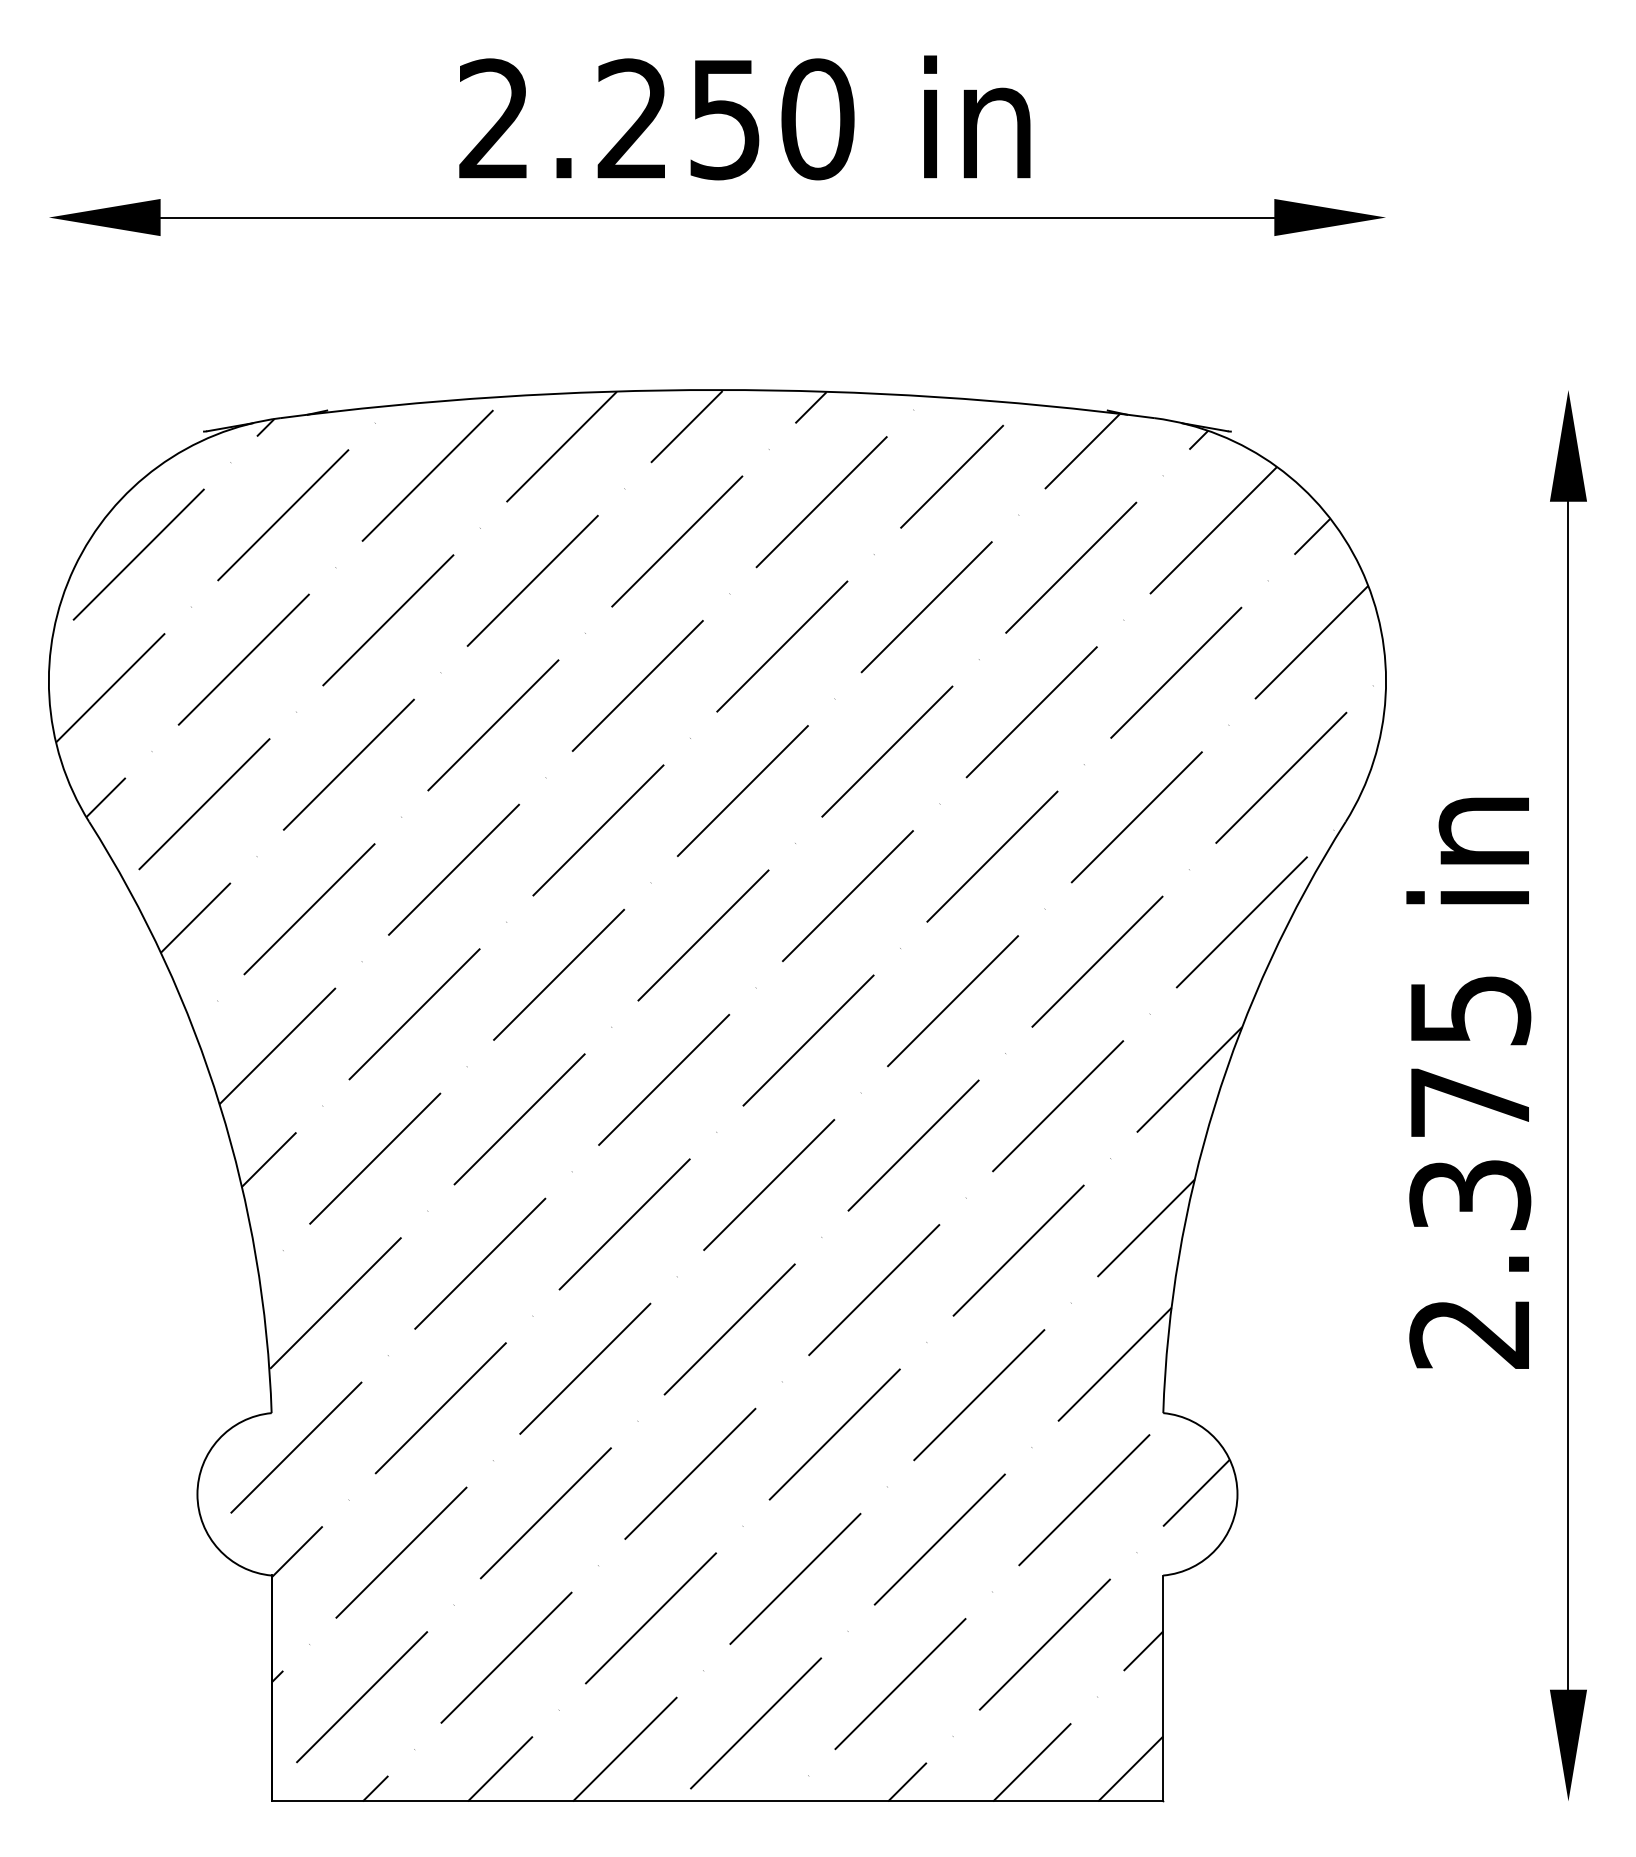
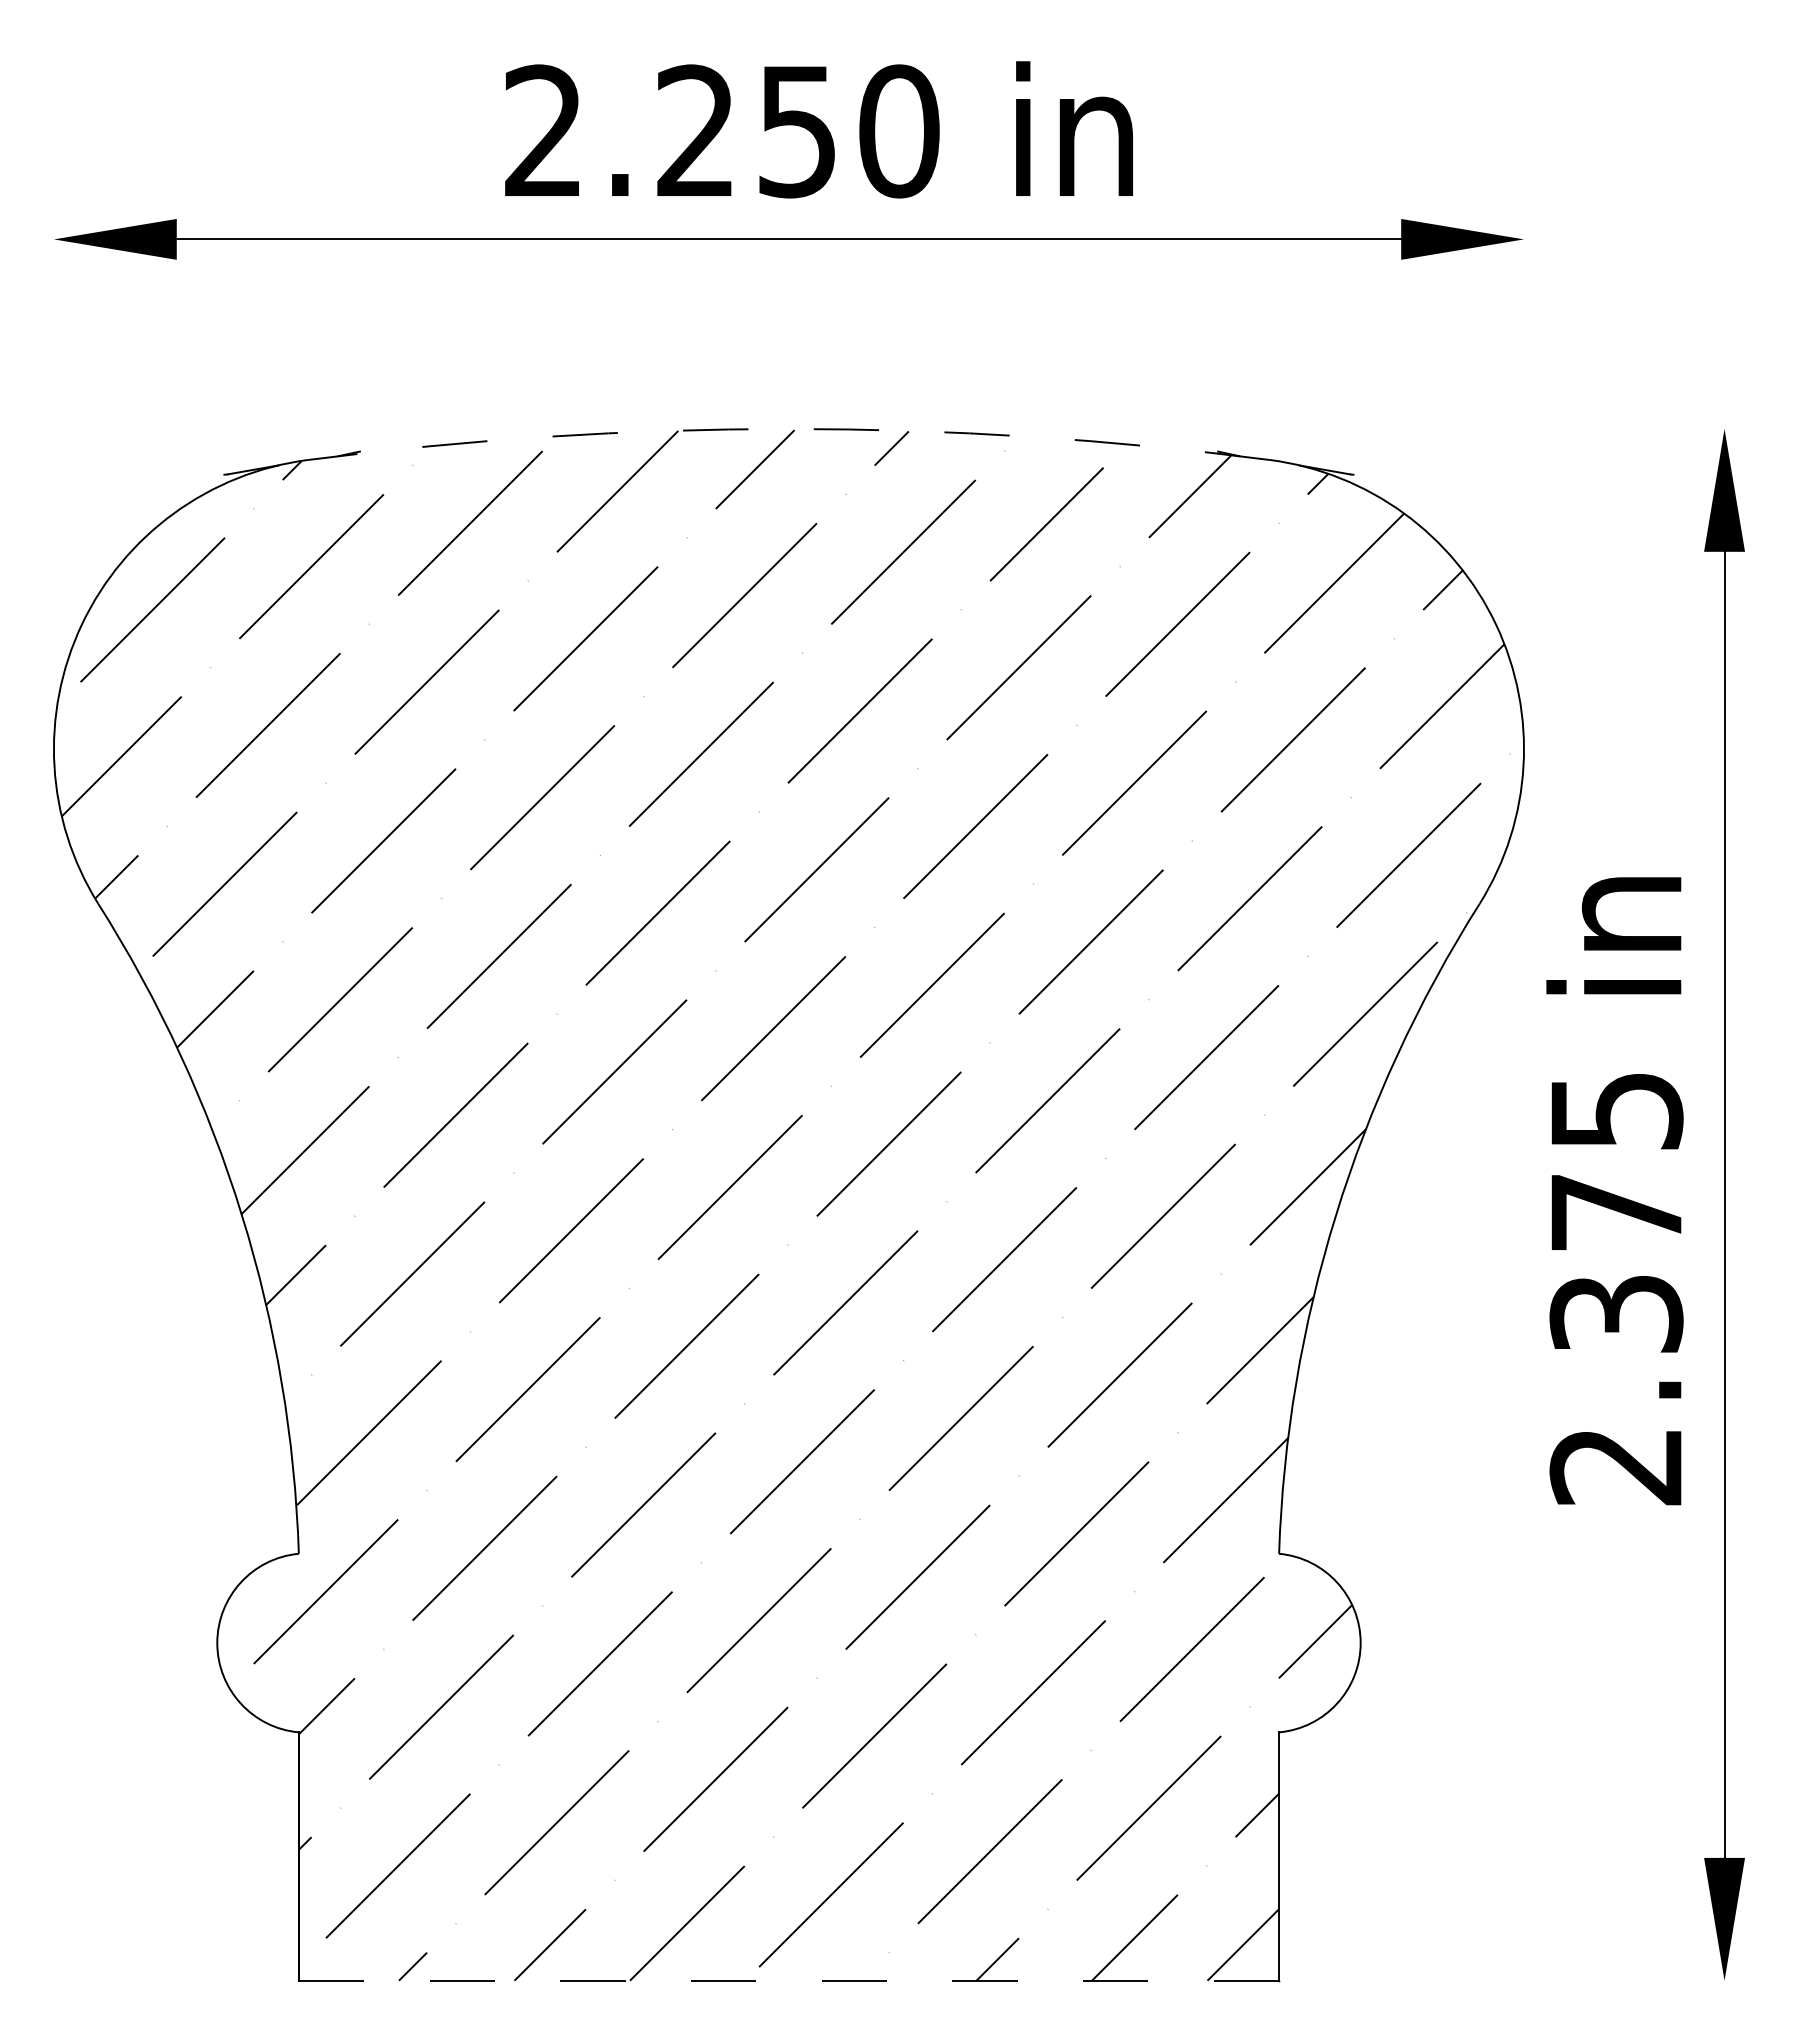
arc: (717, 390) -> (788, 429), solid -> dashed
line: (717, 1801) -> (789, 1980), solid -> dashed

